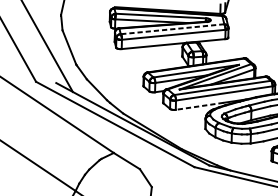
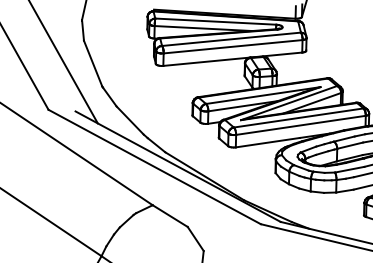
line: (172, 29) -> (231, 39), dashed -> solid
line: (199, 106) -> (267, 142), dashed -> solid

